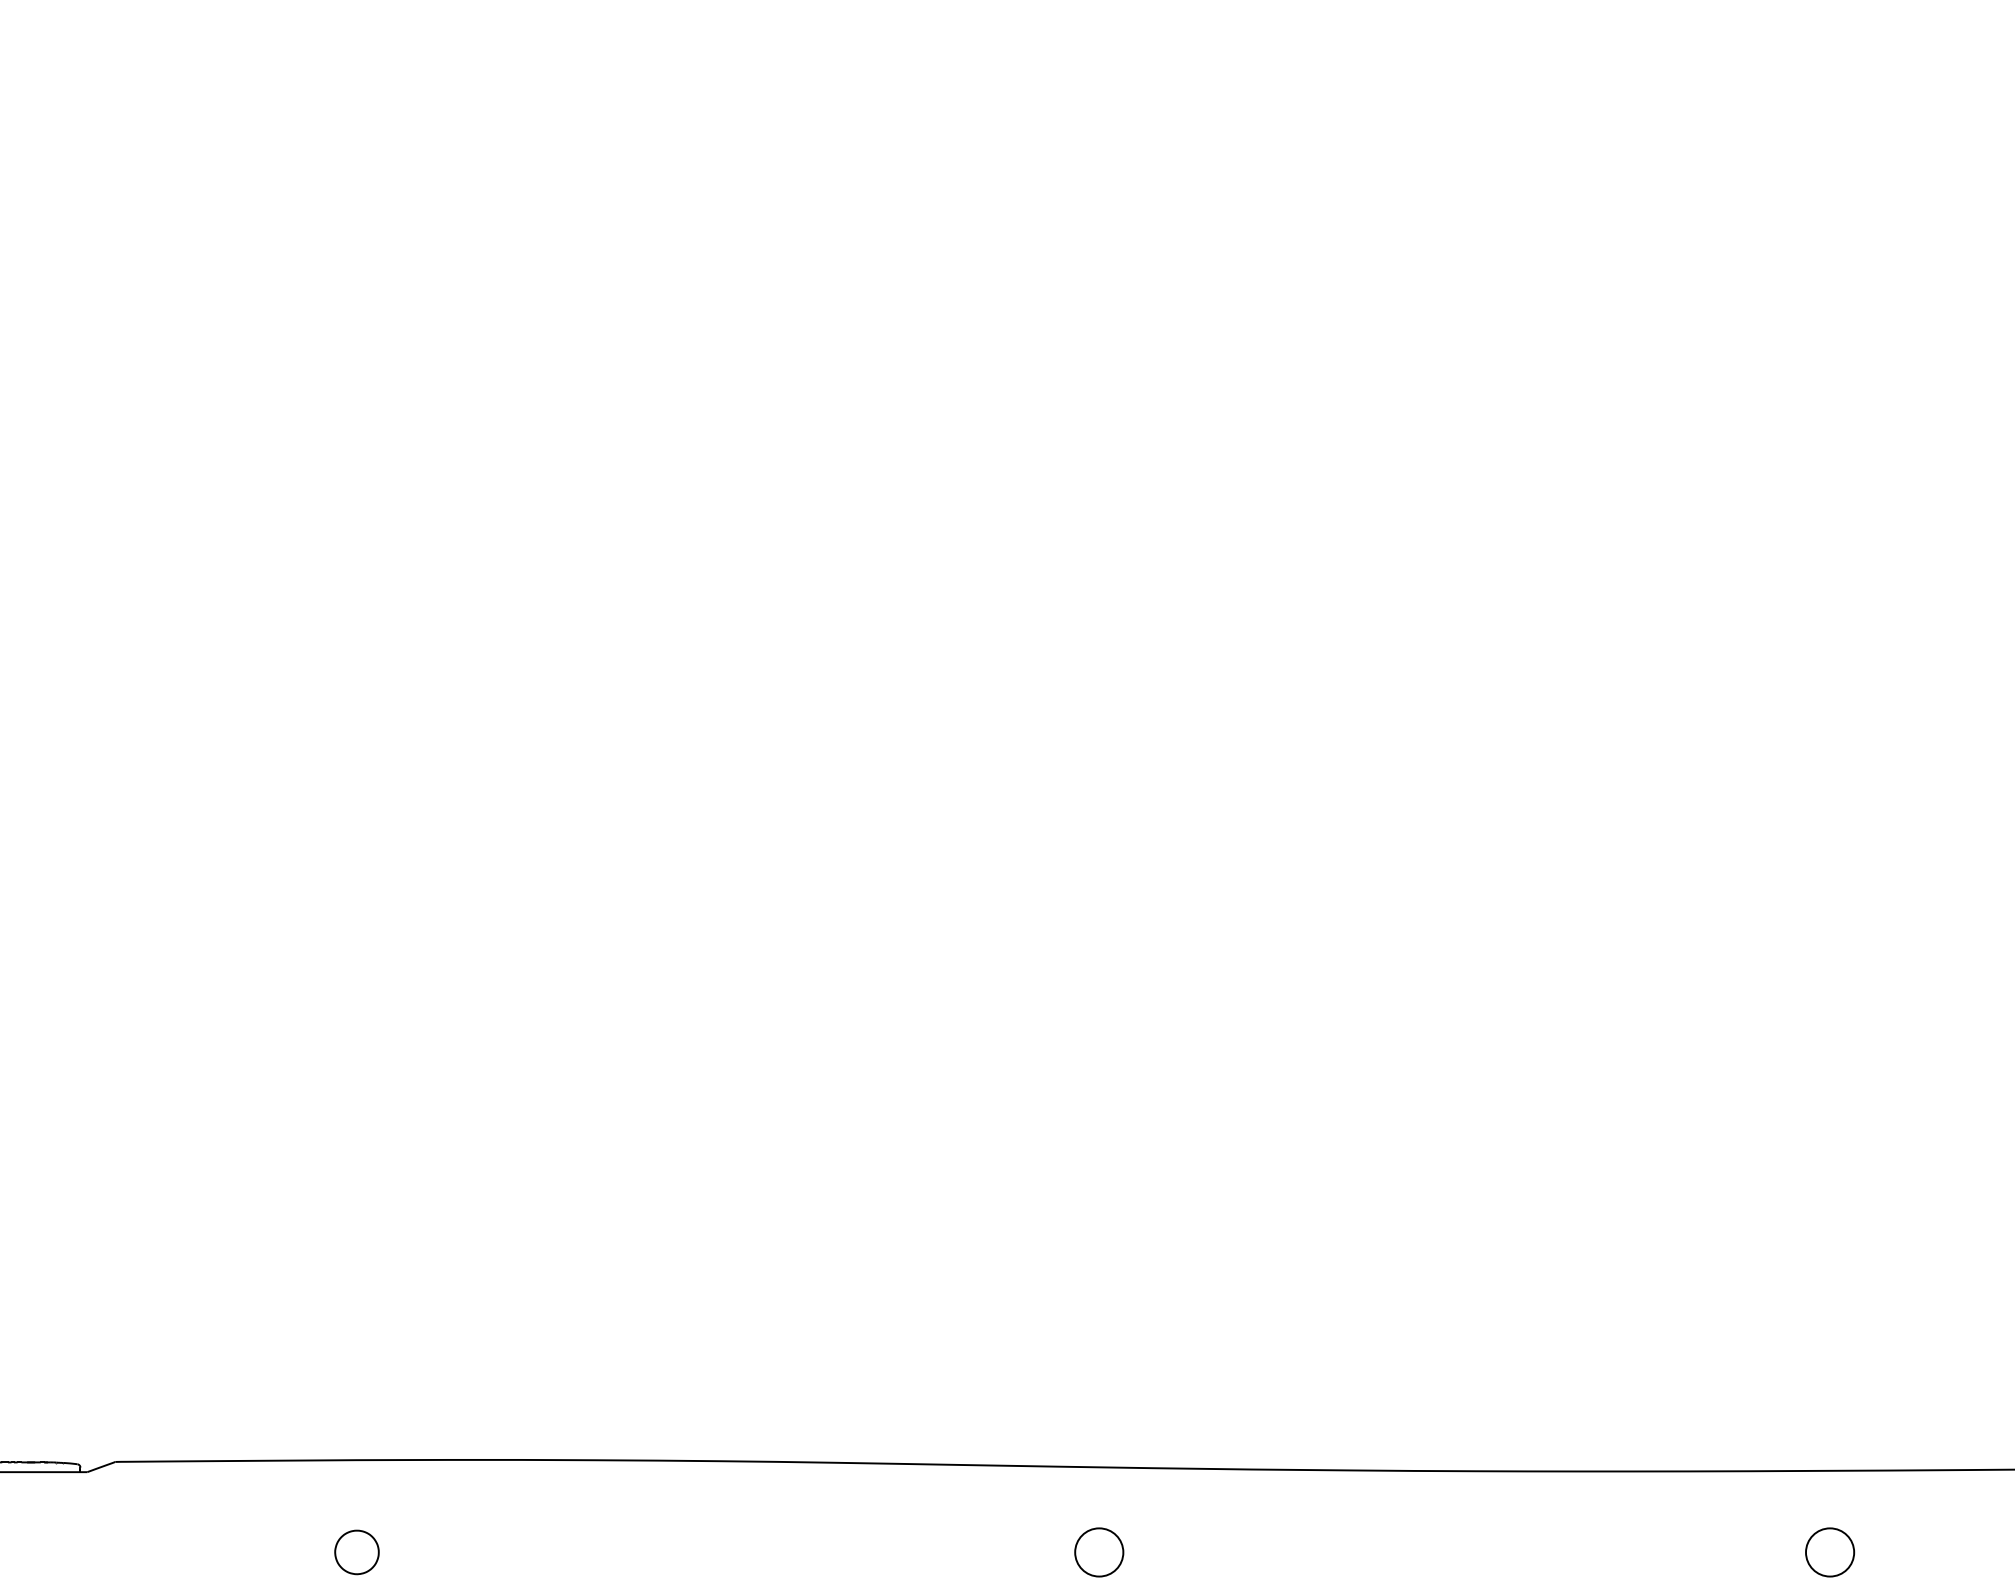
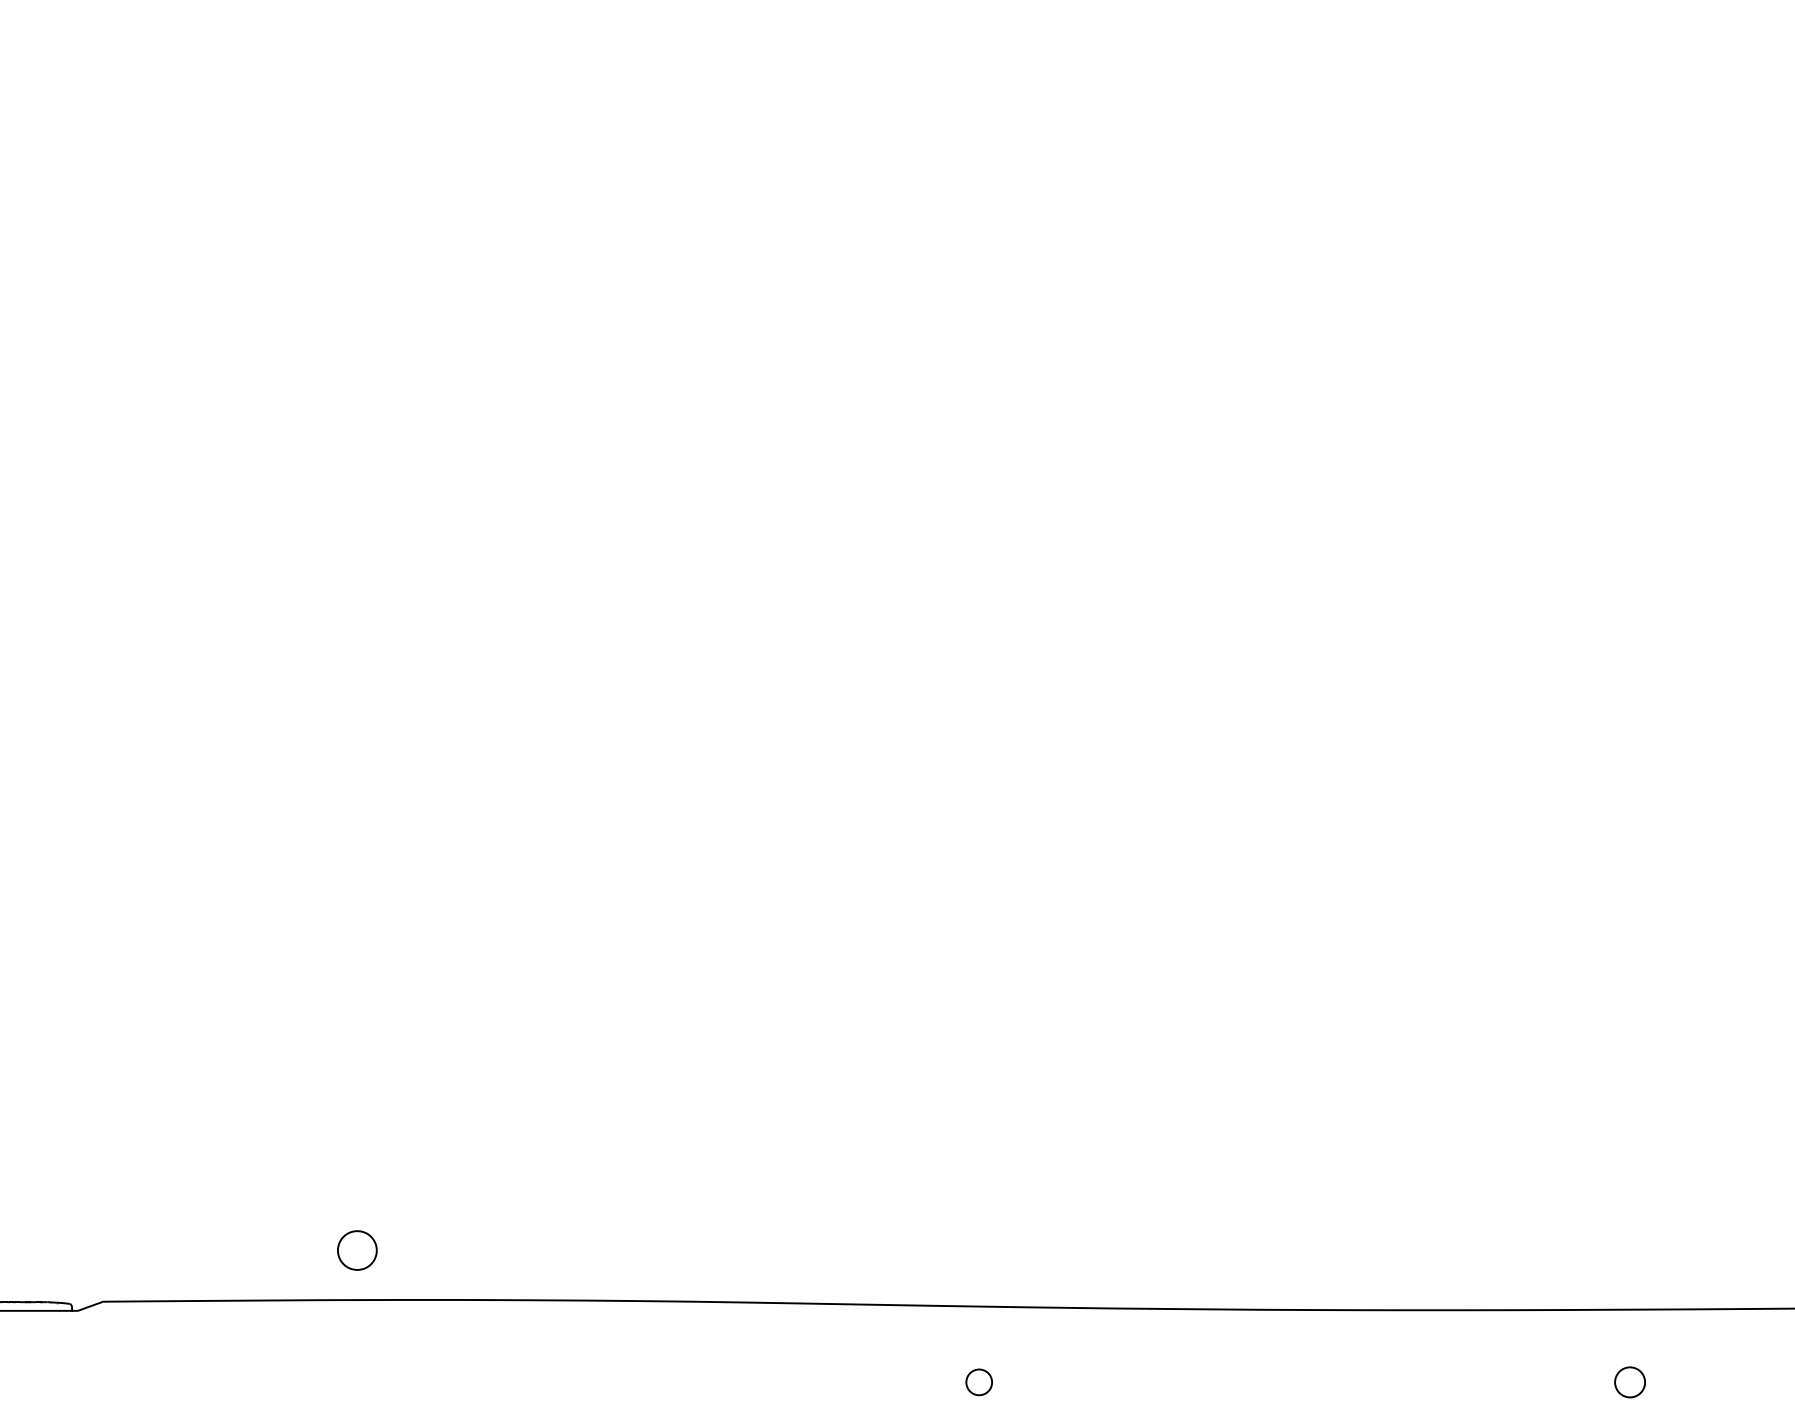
part: (356, 1552) -> (356, 1250), moved
circle: (1099, 1552) -> (979, 1382), size x0.6
circle: (1830, 1552) -> (1630, 1382), size x0.7

